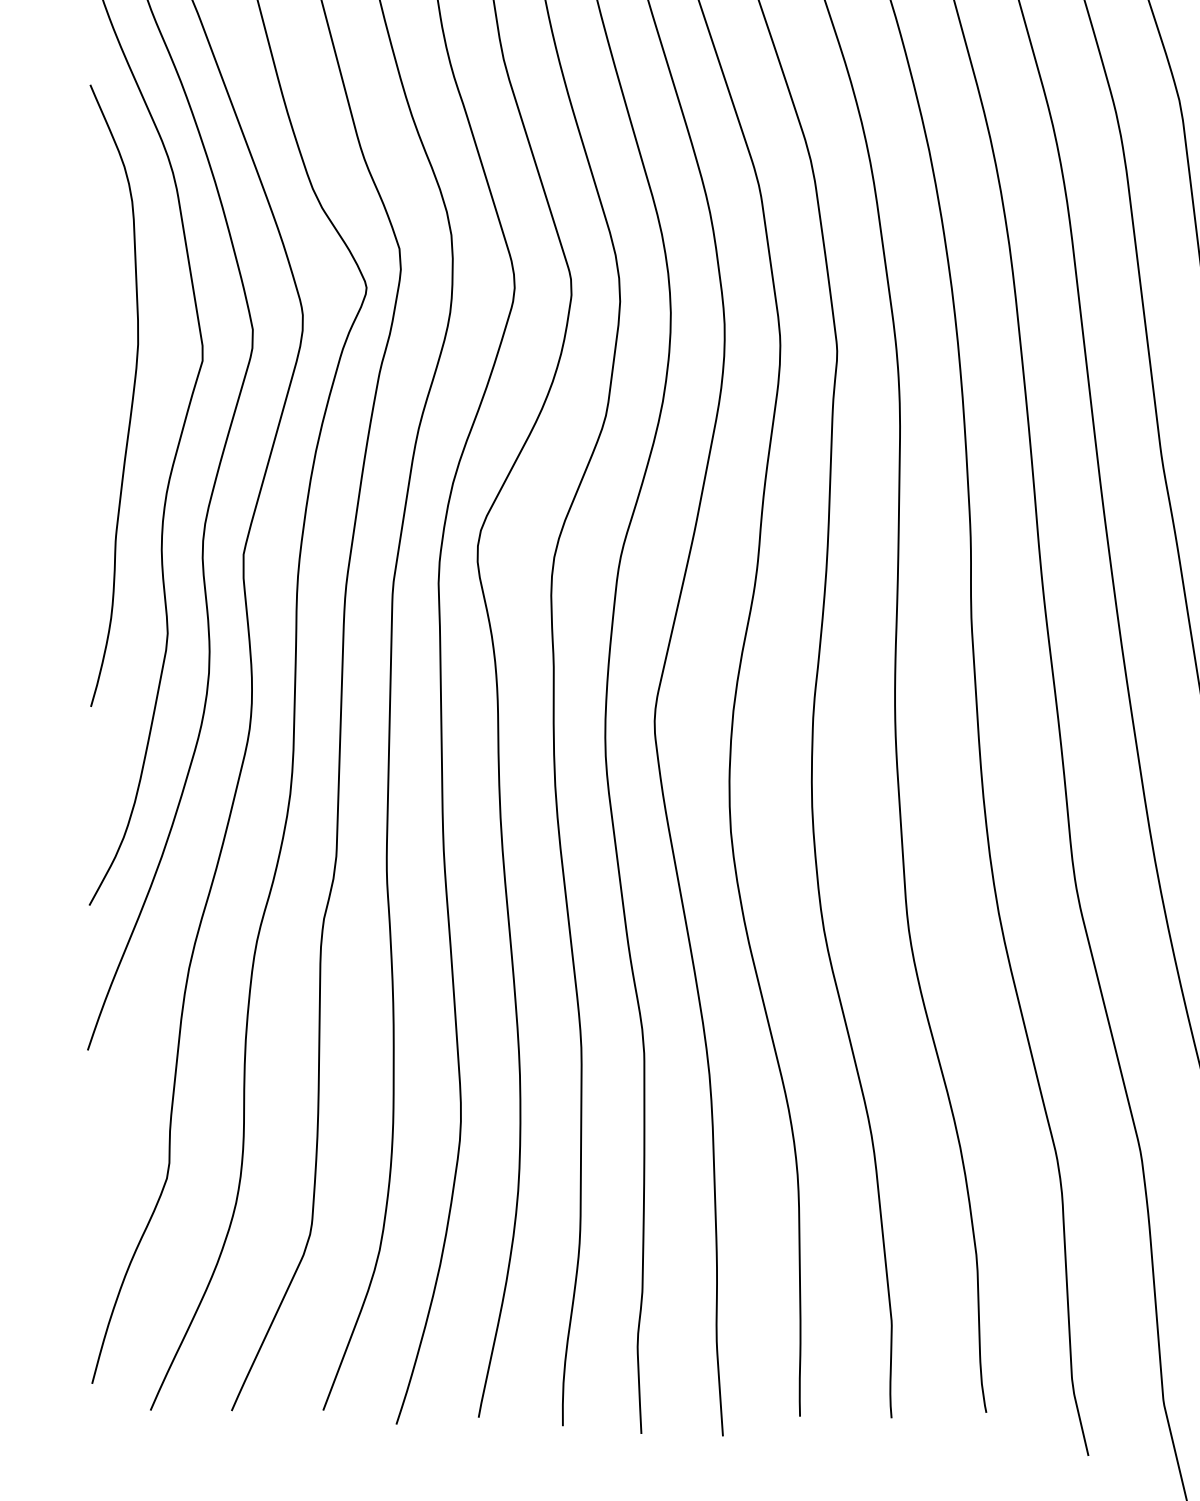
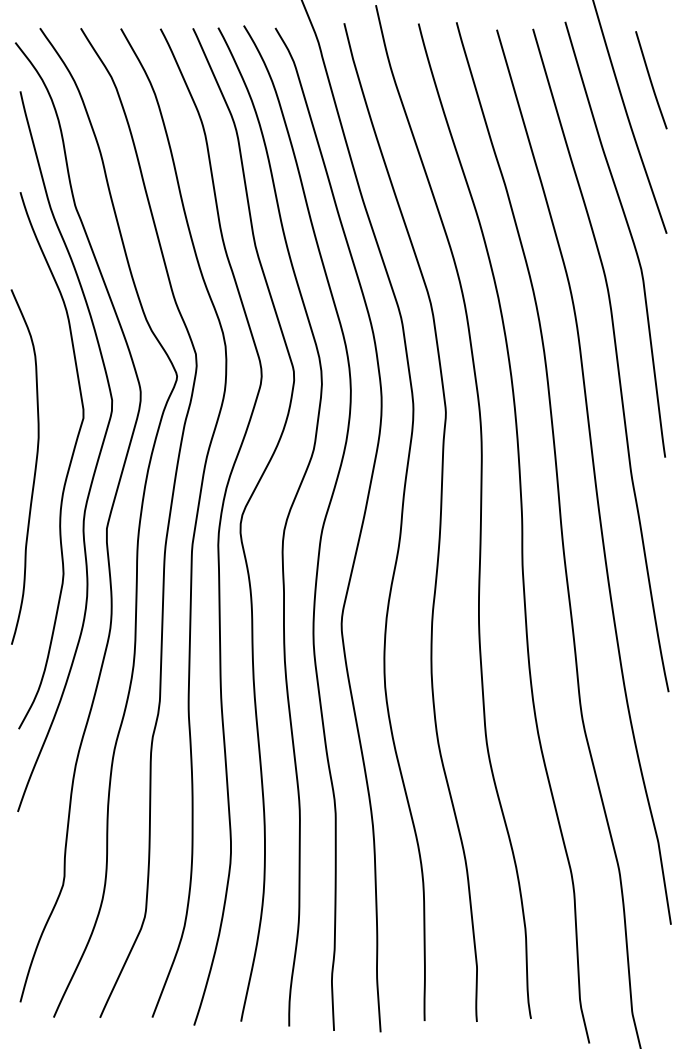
curve: (130, 396) -> (34, 467), moved

